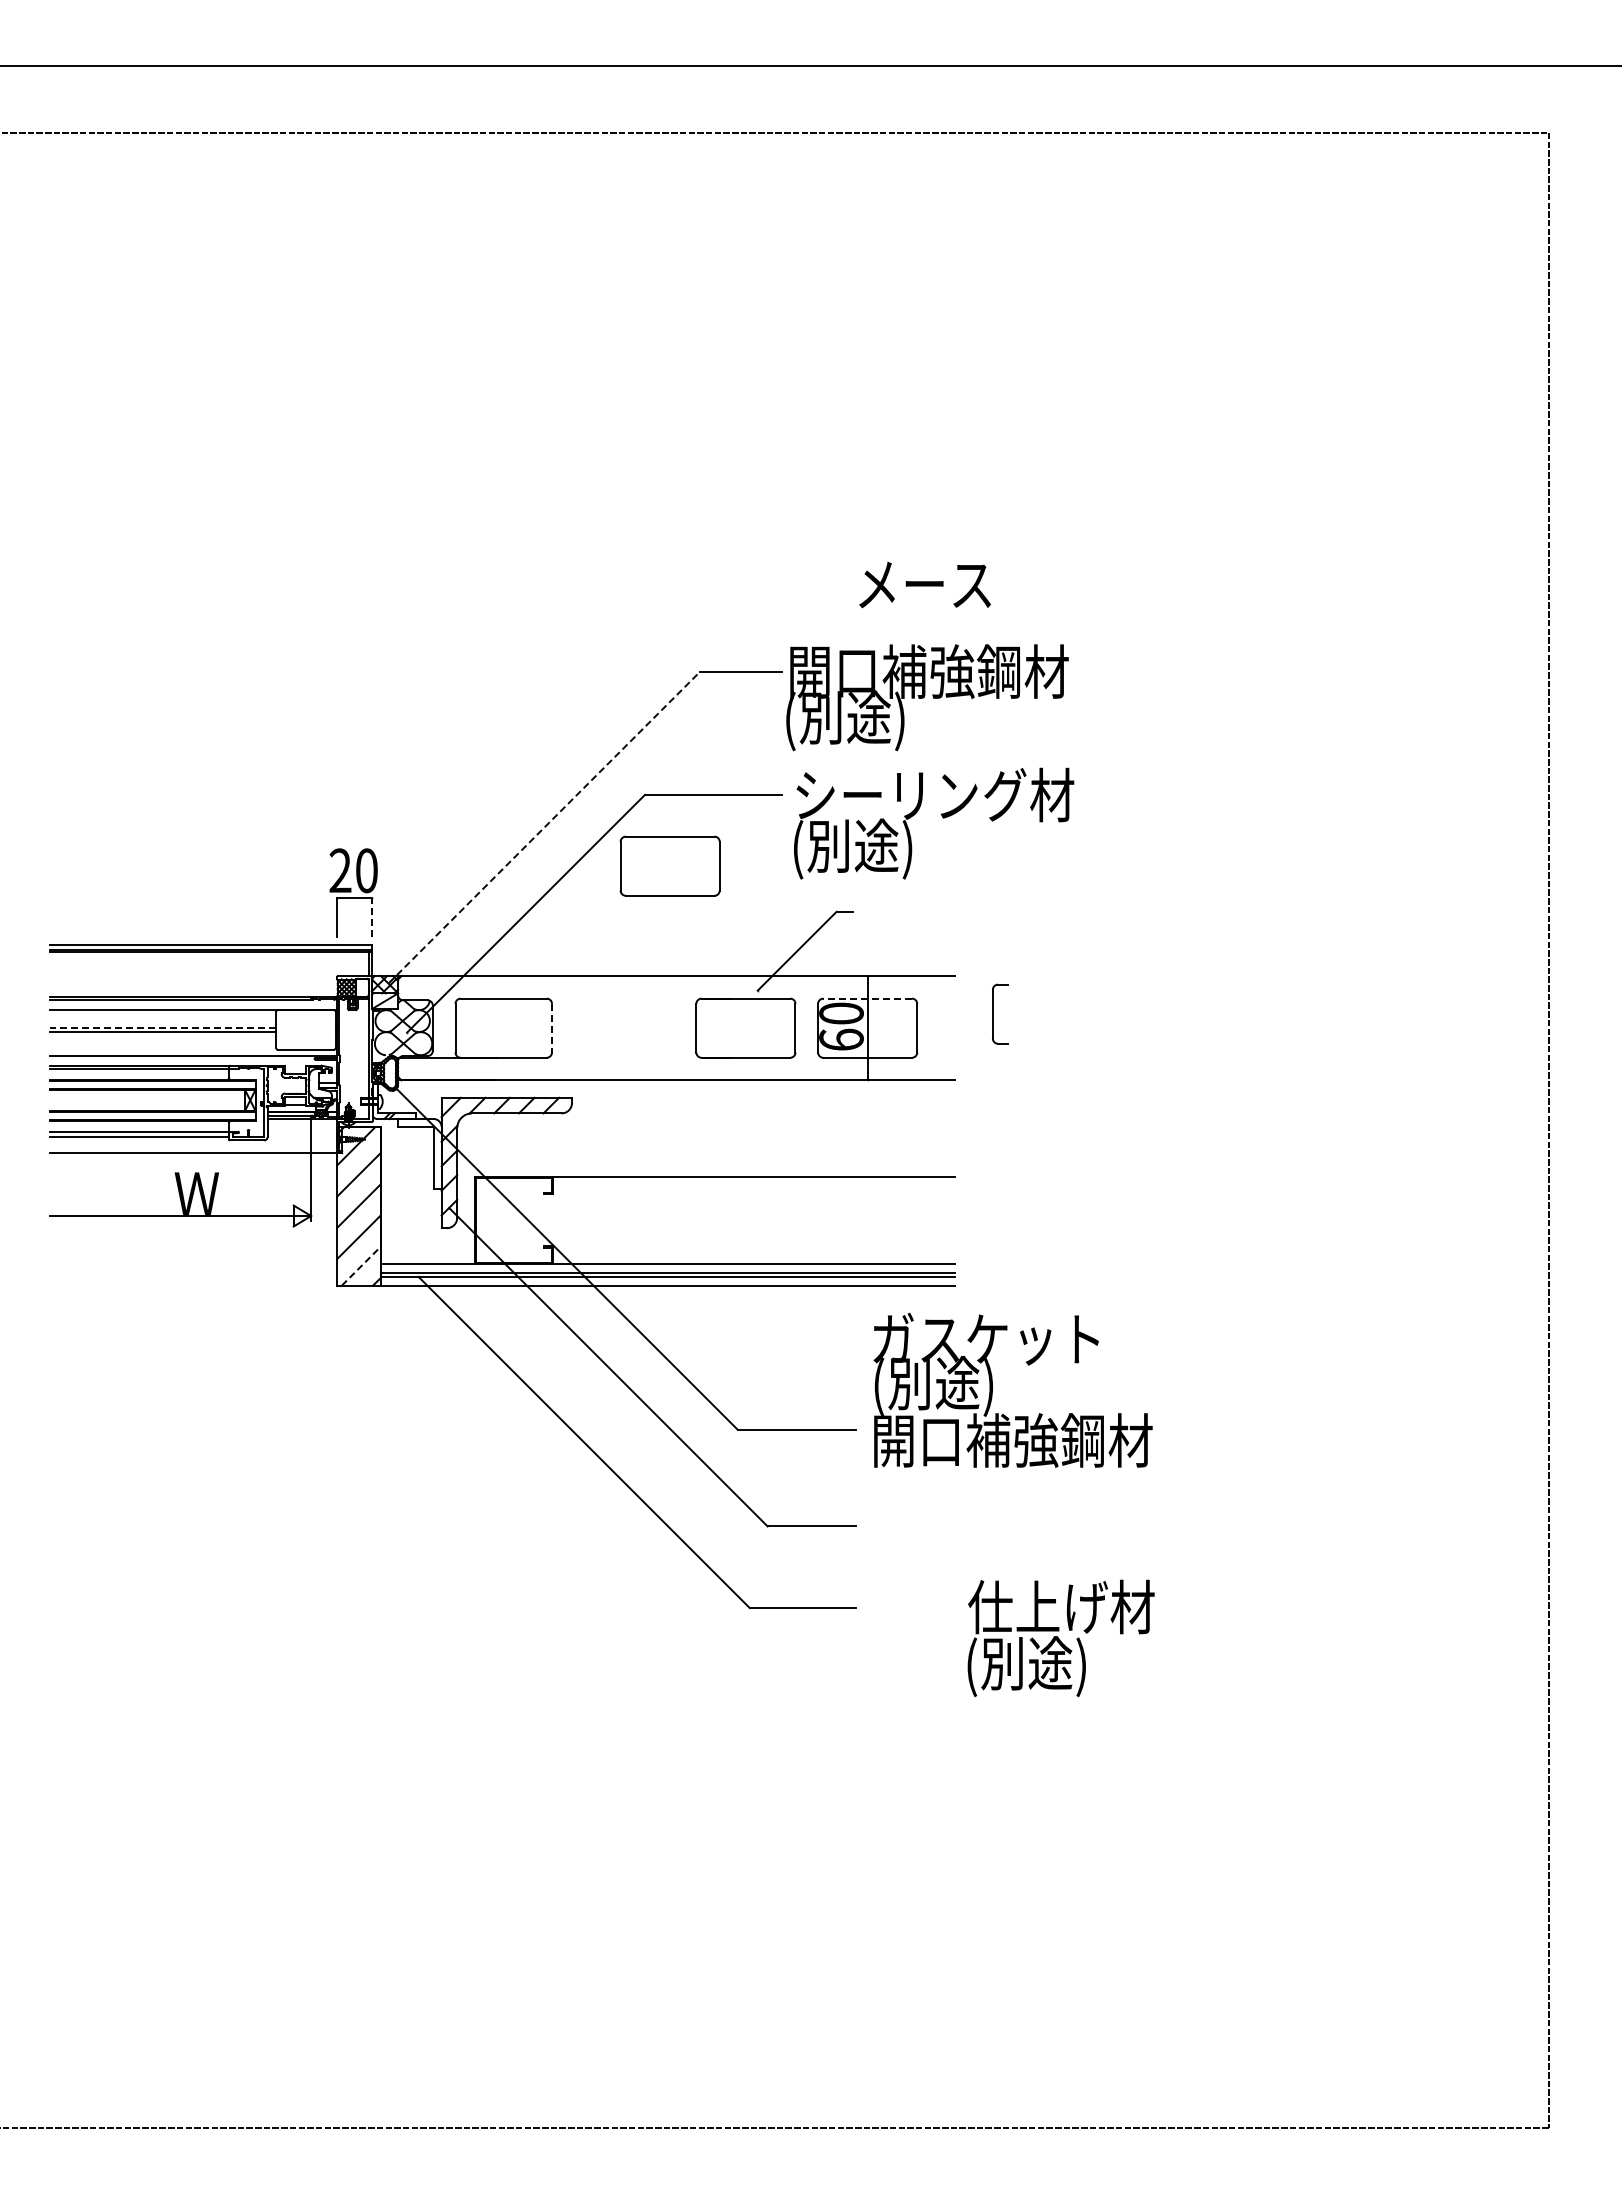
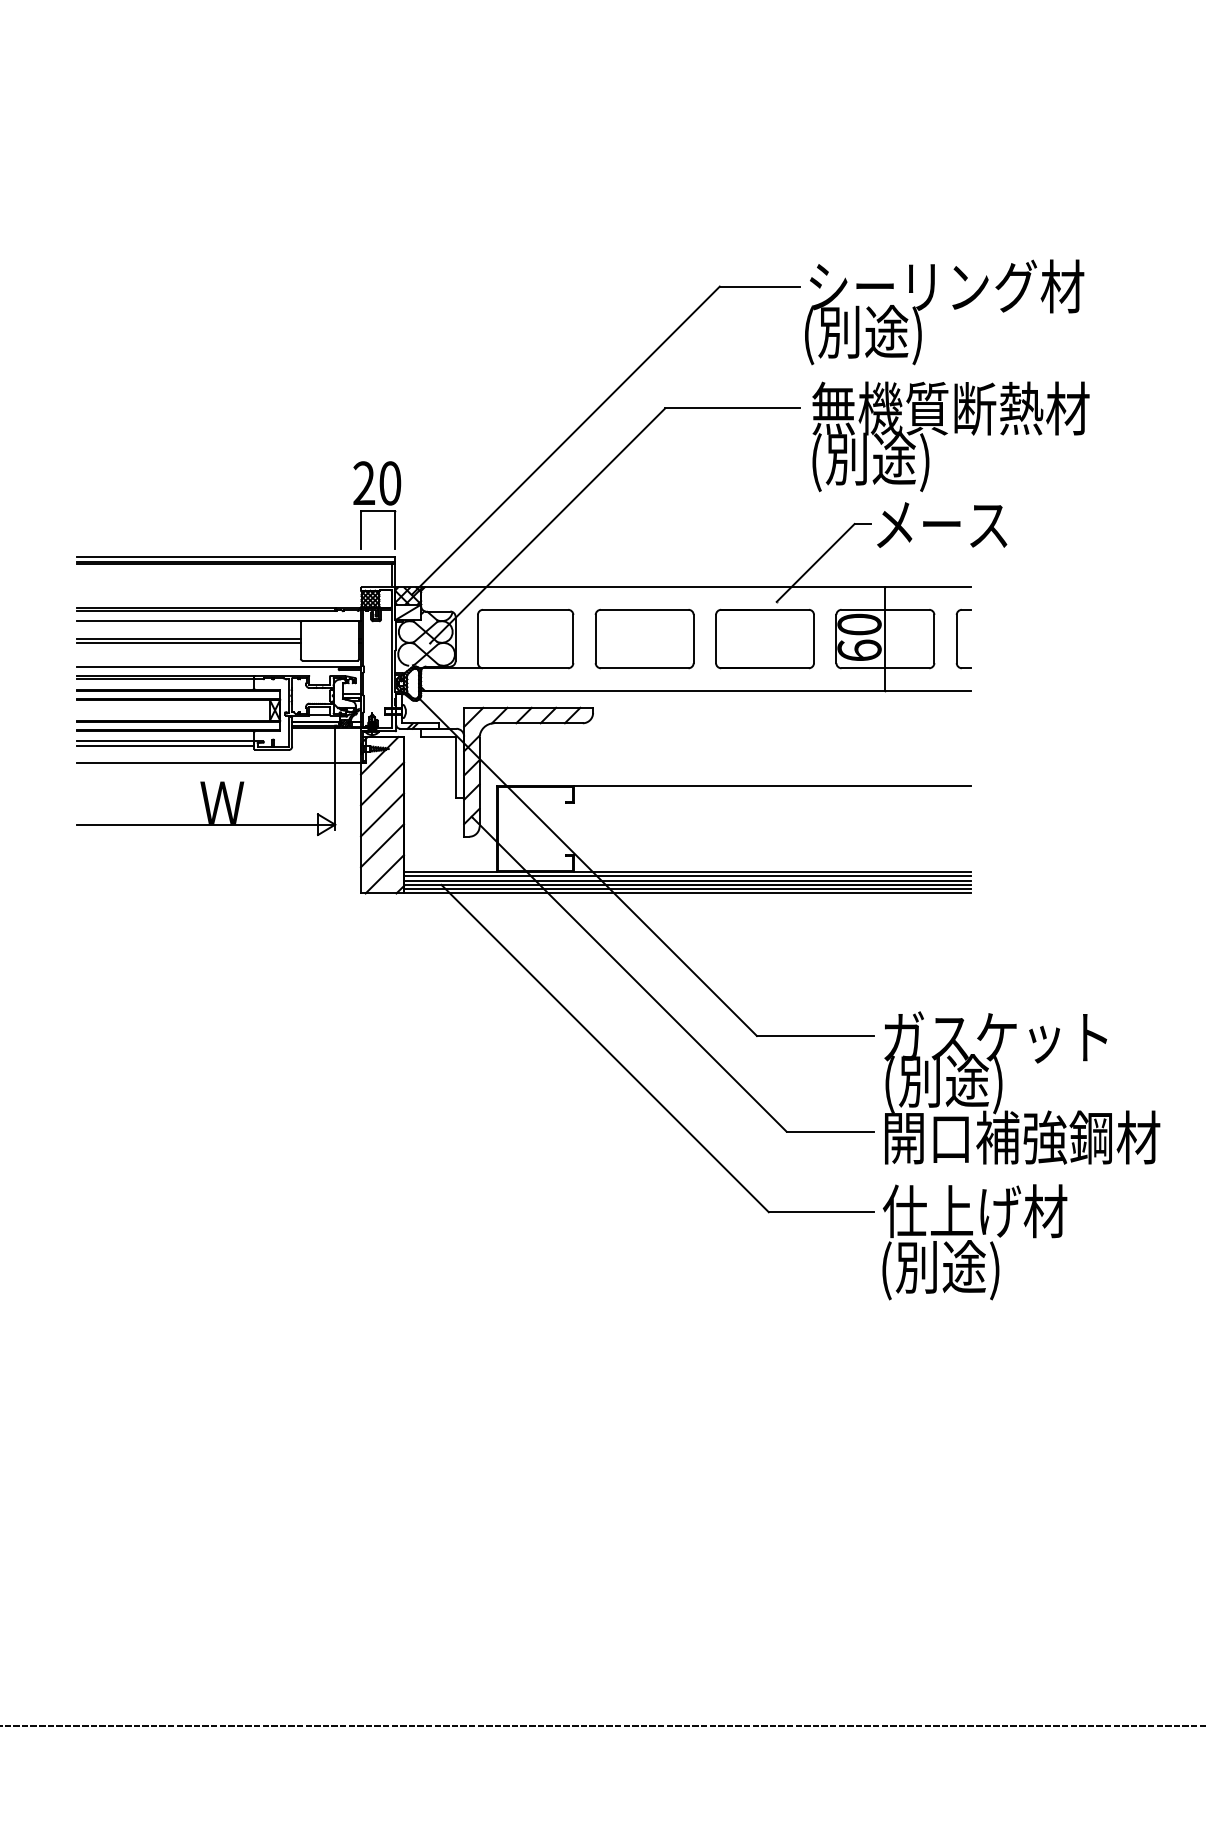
text: (924, 584) -> (941, 524), moved
text: (905, 671) -> (922, 286), 開口補強鋼材 -> シーリング材
text: (910, 794) -> (927, 407), シーリング材 -> 無機質断熱材
line: (544, 827) -> (565, 440), dashed -> solid
part: (669, 865) -> (644, 638), moved
line: (372, 917) -> (395, 529), dashed -> solid
line: (867, 998) -> (885, 609), dashed -> solid
part: (993, 1013) -> (957, 638), moved
line: (162, 1027) -> (188, 638), dashed -> solid
line: (552, 1028) -> (573, 639), dashed -> solid
line: (361, 1265) -> (385, 873), dashed -> solid
line: (667, 1268) -> (687, 876), added
line: (667, 1281) -> (687, 889), added
text: (1012, 1389) -> (1021, 1087), moved
text: (1060, 1638) -> (974, 1242), moved

